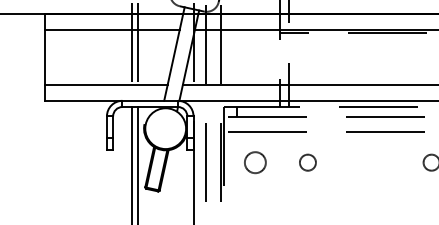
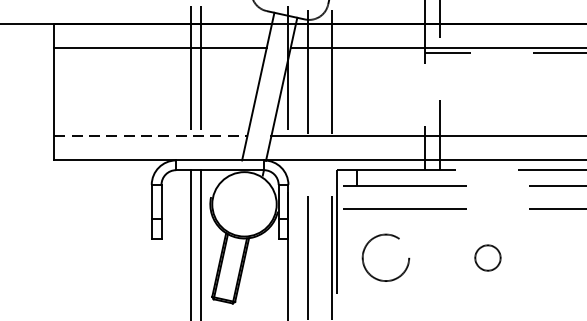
line: (106, 85) -> (151, 136), solid -> dashed
circle: (255, 162) -> (386, 257), size x1.4
circle: (307, 162) -> (487, 257), moved

